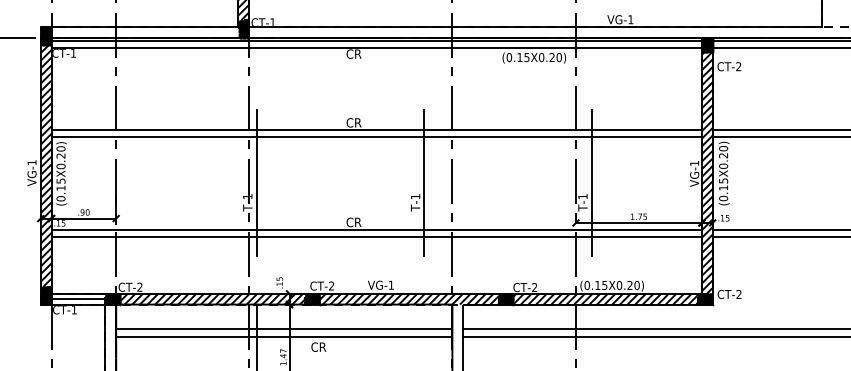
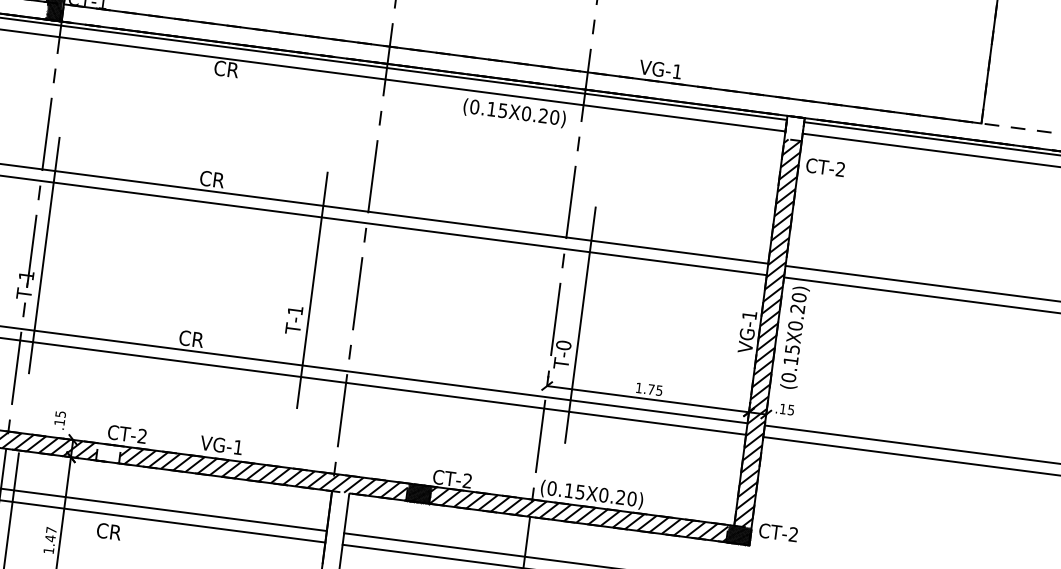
hatch: (707, 45) -> (794, 129), removed
text: (582, 196) -> (563, 345), T-1 -> T-0
hatch: (312, 298) -> (109, 452), removed

